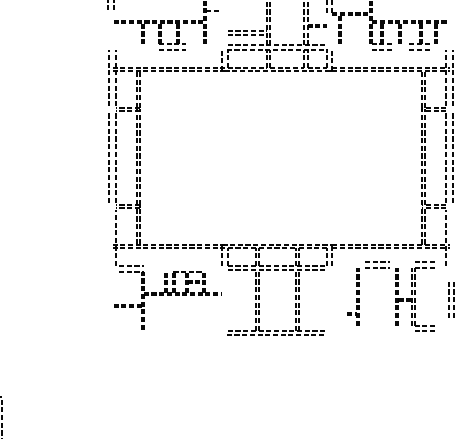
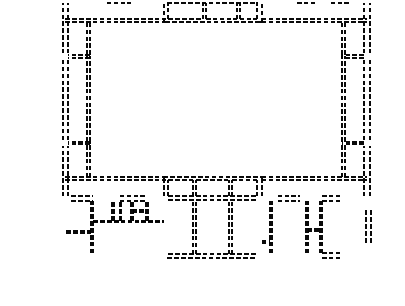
line: (109, 237) -> (62, 170), added
line: (452, 237) -> (369, 170), added
line: (187, 266) -> (132, 196), added
part: (390, 296) -> (300, 227), moved

